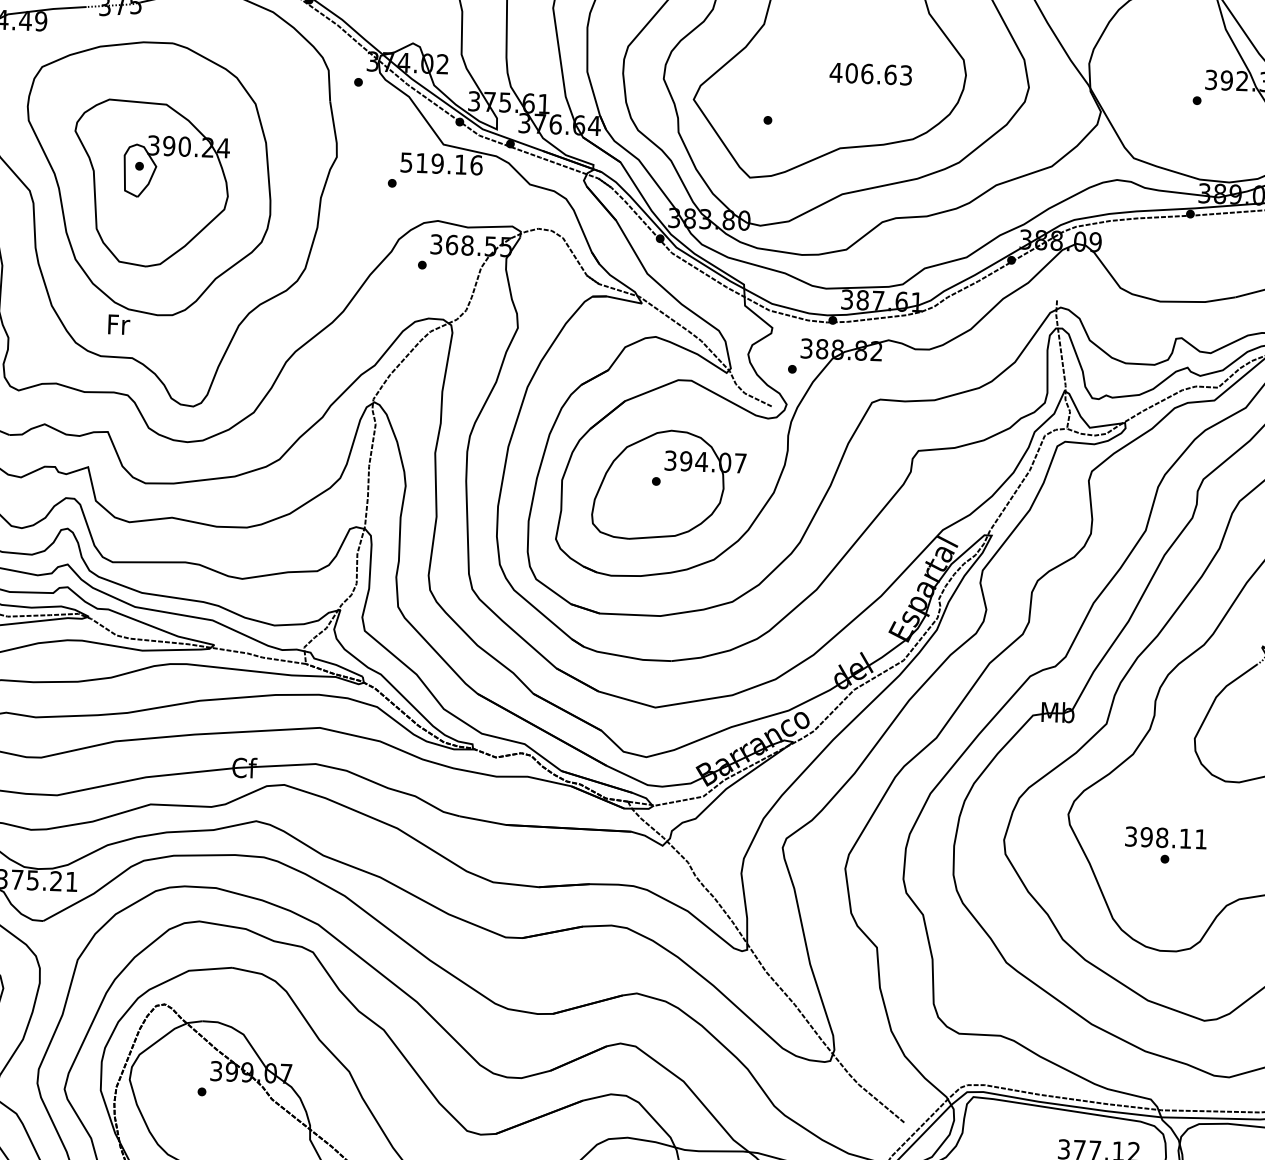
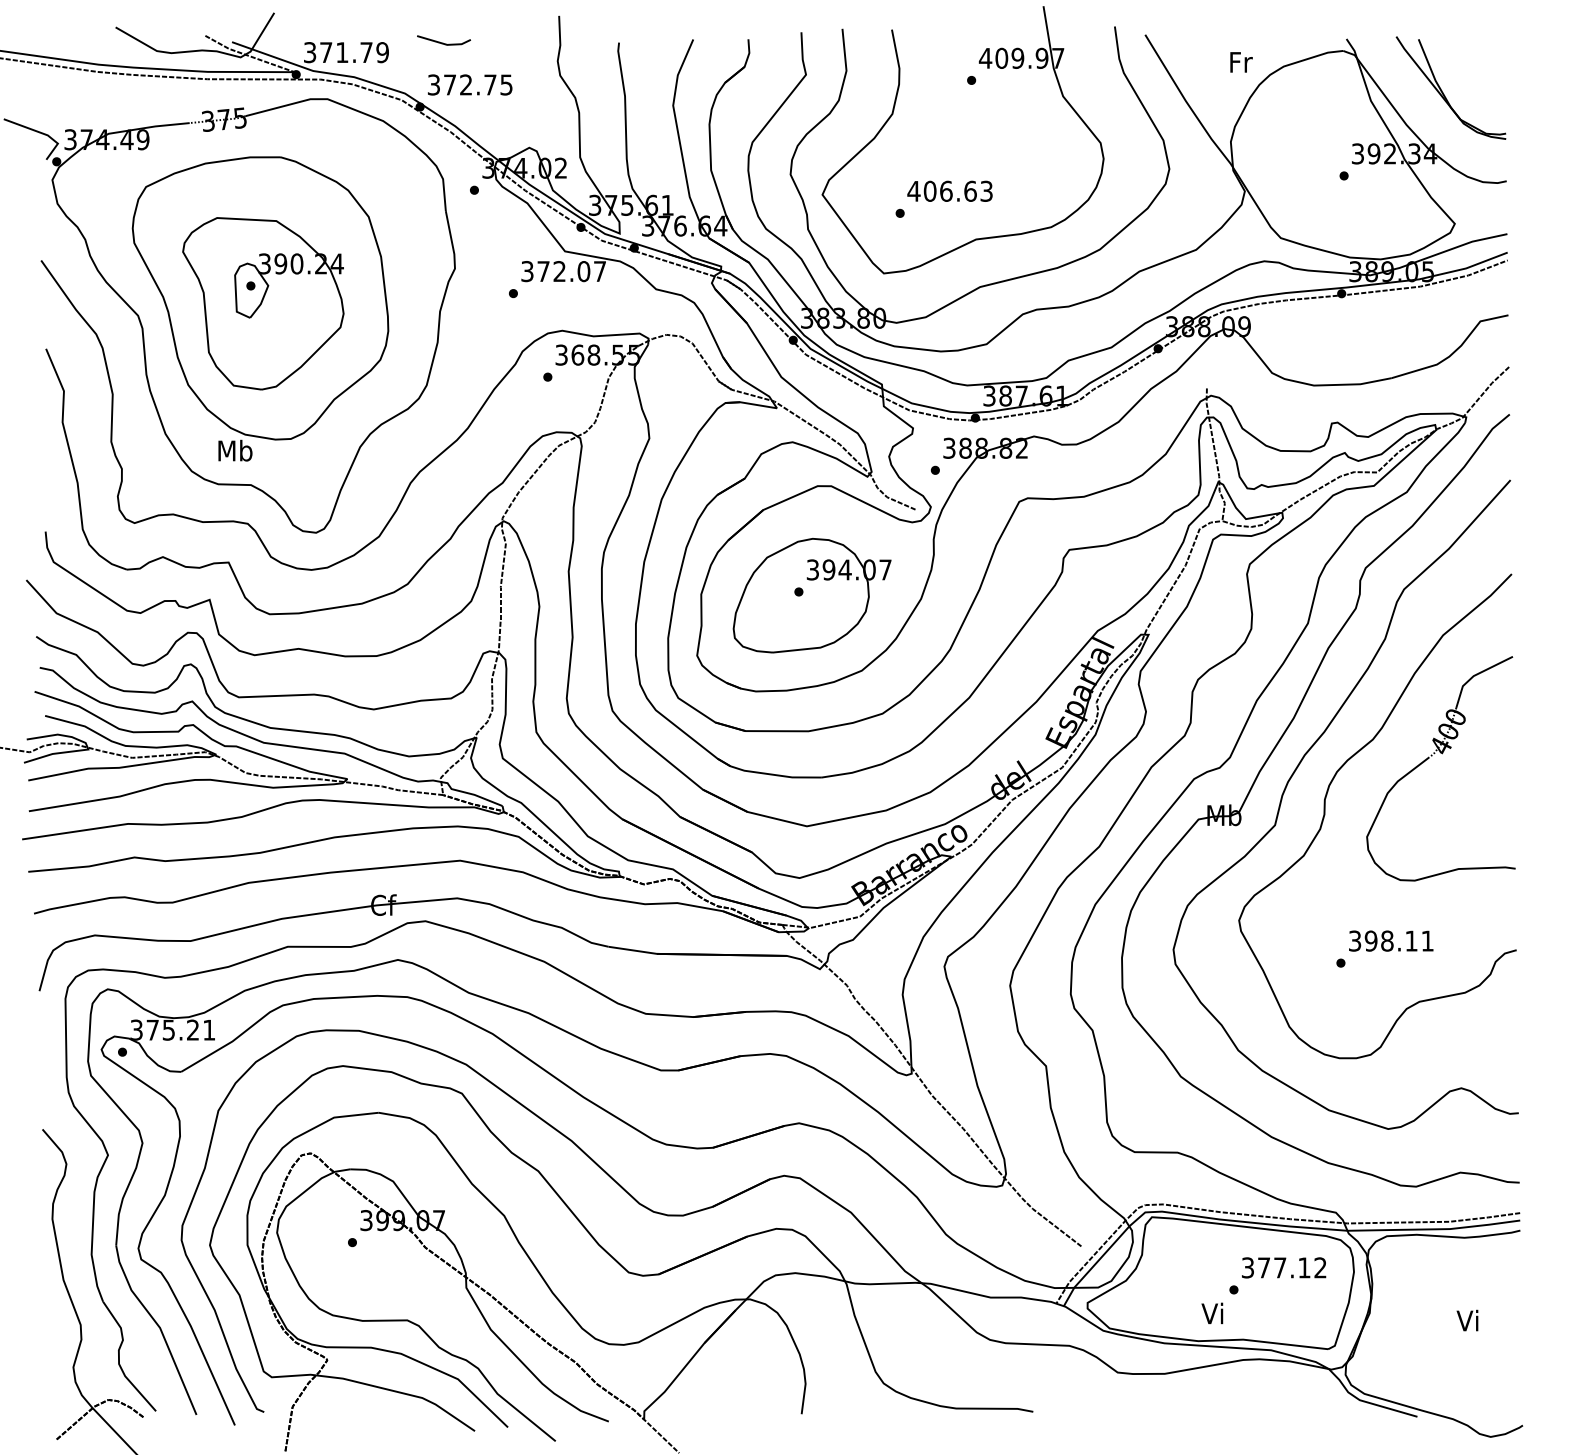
text: (870, 73) -> (949, 190), moved
text: (442, 163) -> (564, 271), 519.16 -> 372.07
text: (118, 324) -> (235, 450), Fr -> Mb
text: (1166, 837) -> (1391, 940), moved

